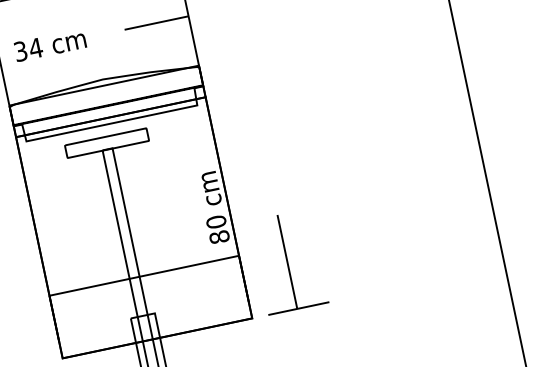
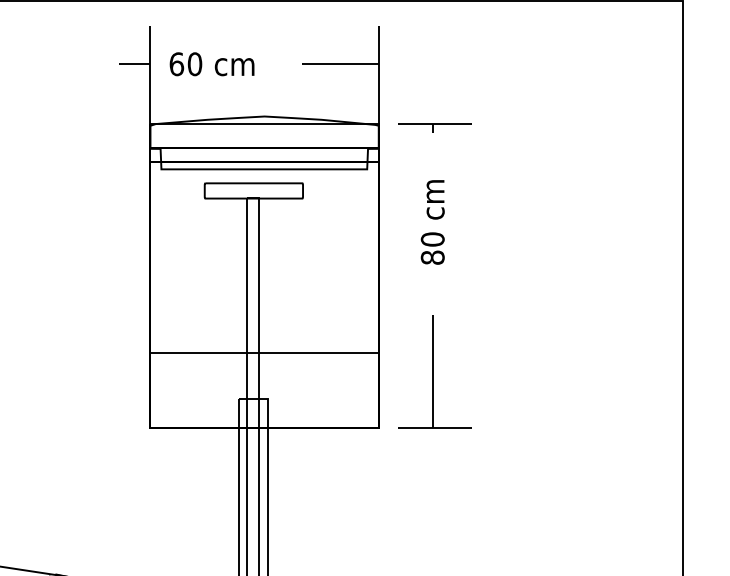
text: (28, 50) -> (185, 64), 34 -> 60
part: (245, 58) -> (434, 127), added
text: (213, 208) -> (432, 222), moved

